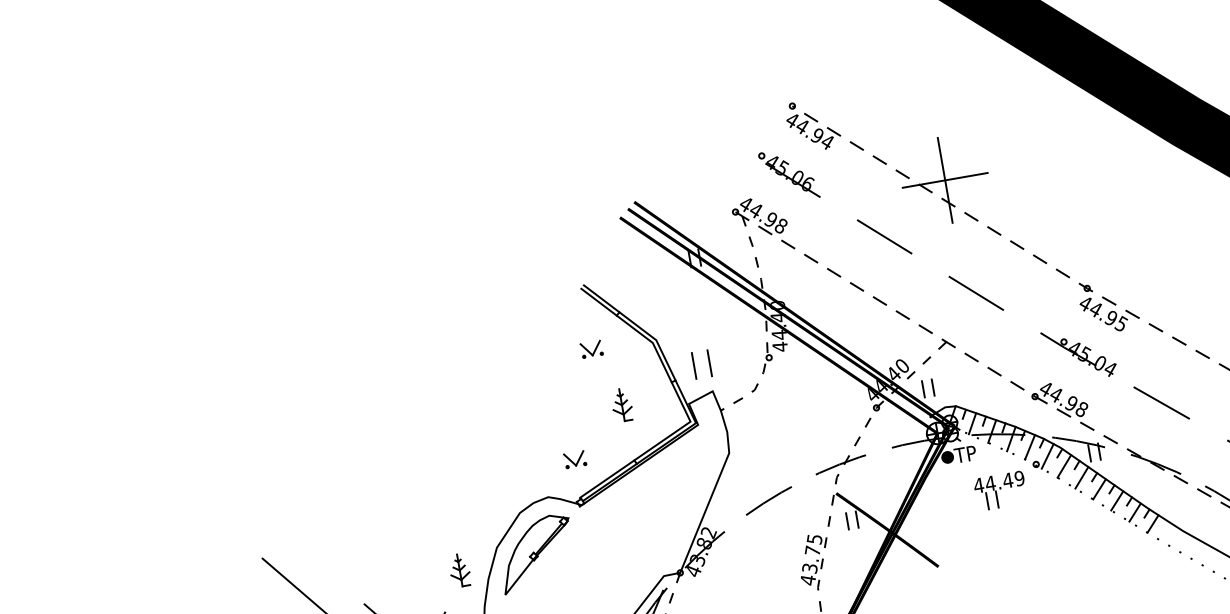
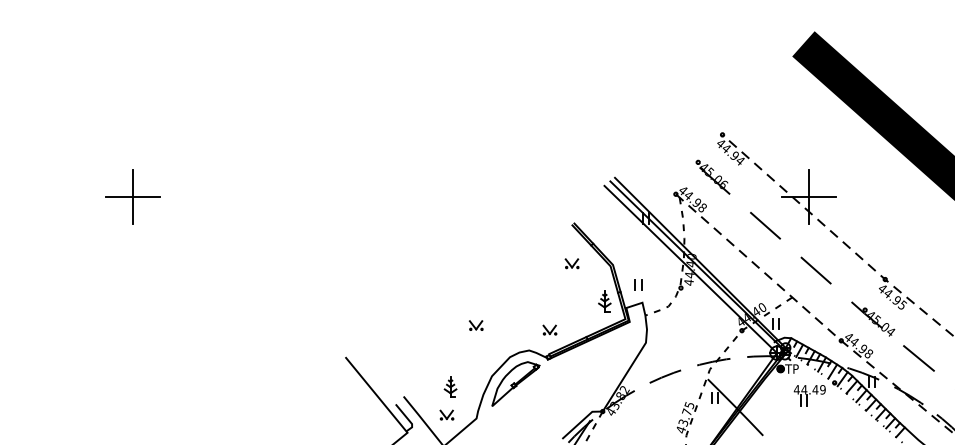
part: (701, 363) -> (638, 284), size x0.62
part: (621, 405) -> (604, 301), moved
part: (457, 472) -> (475, 325), added
part: (459, 569) -> (450, 386), moved

